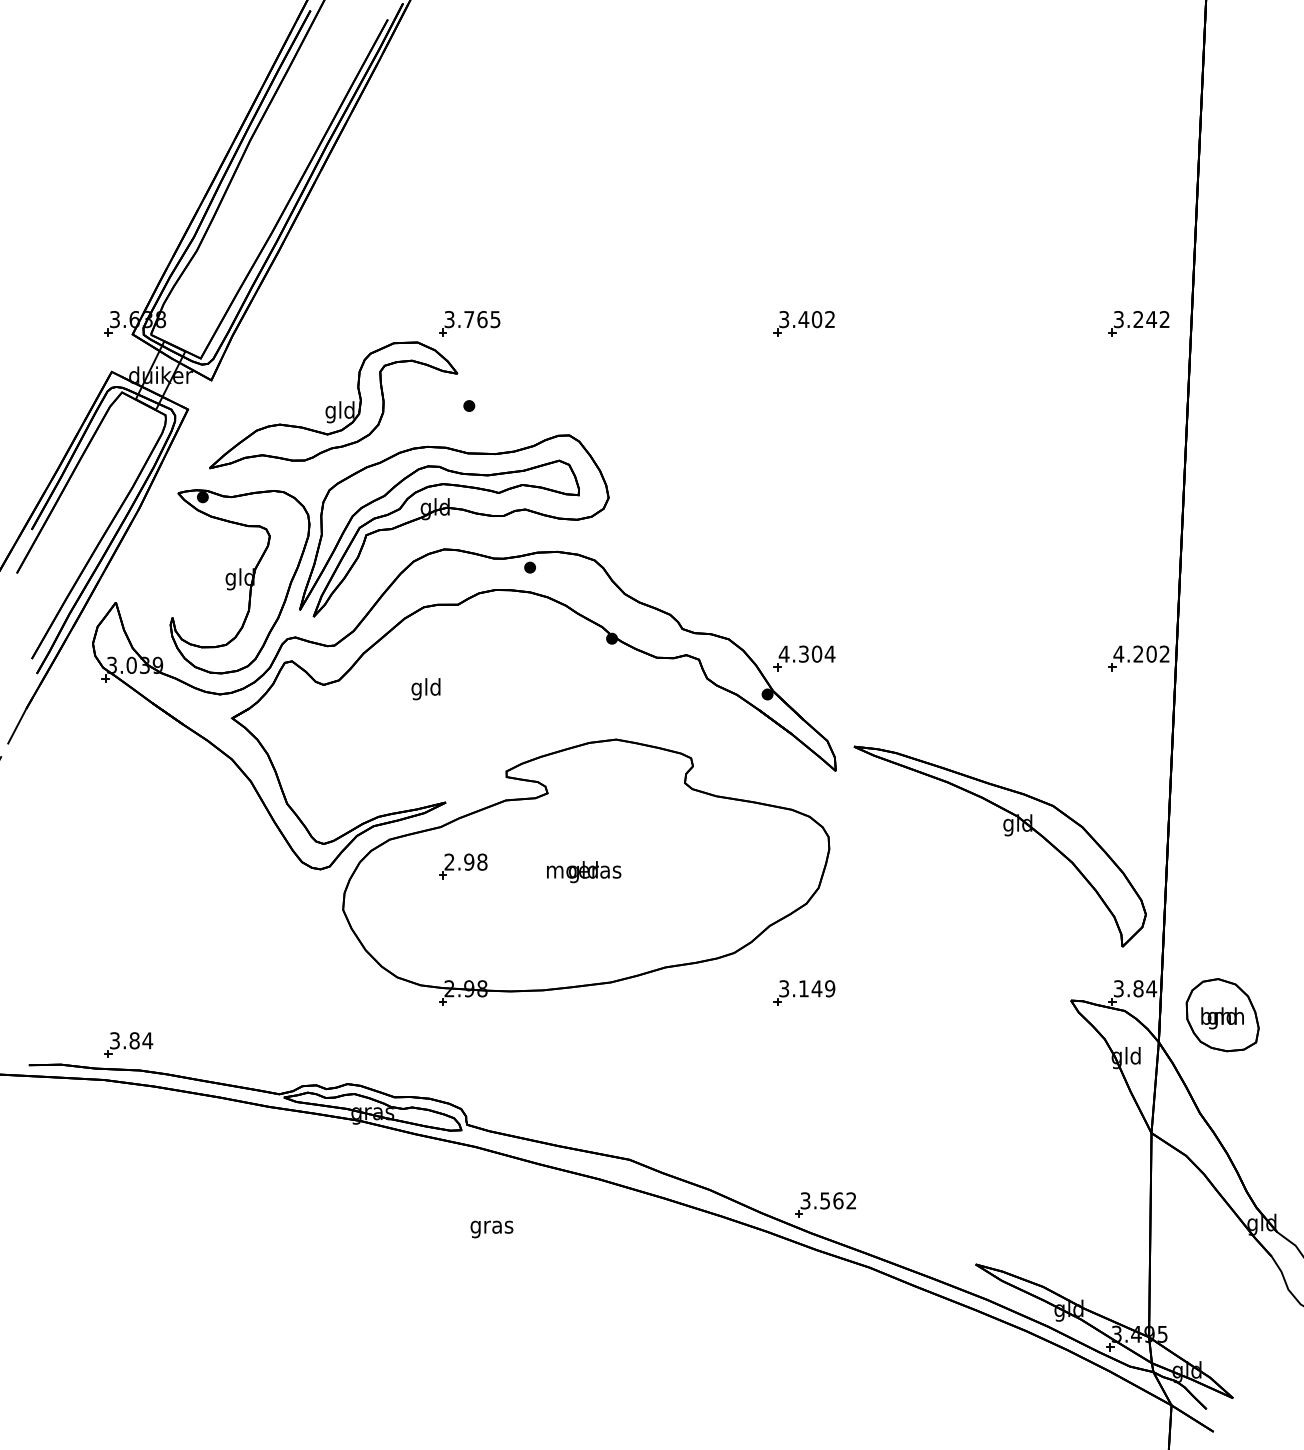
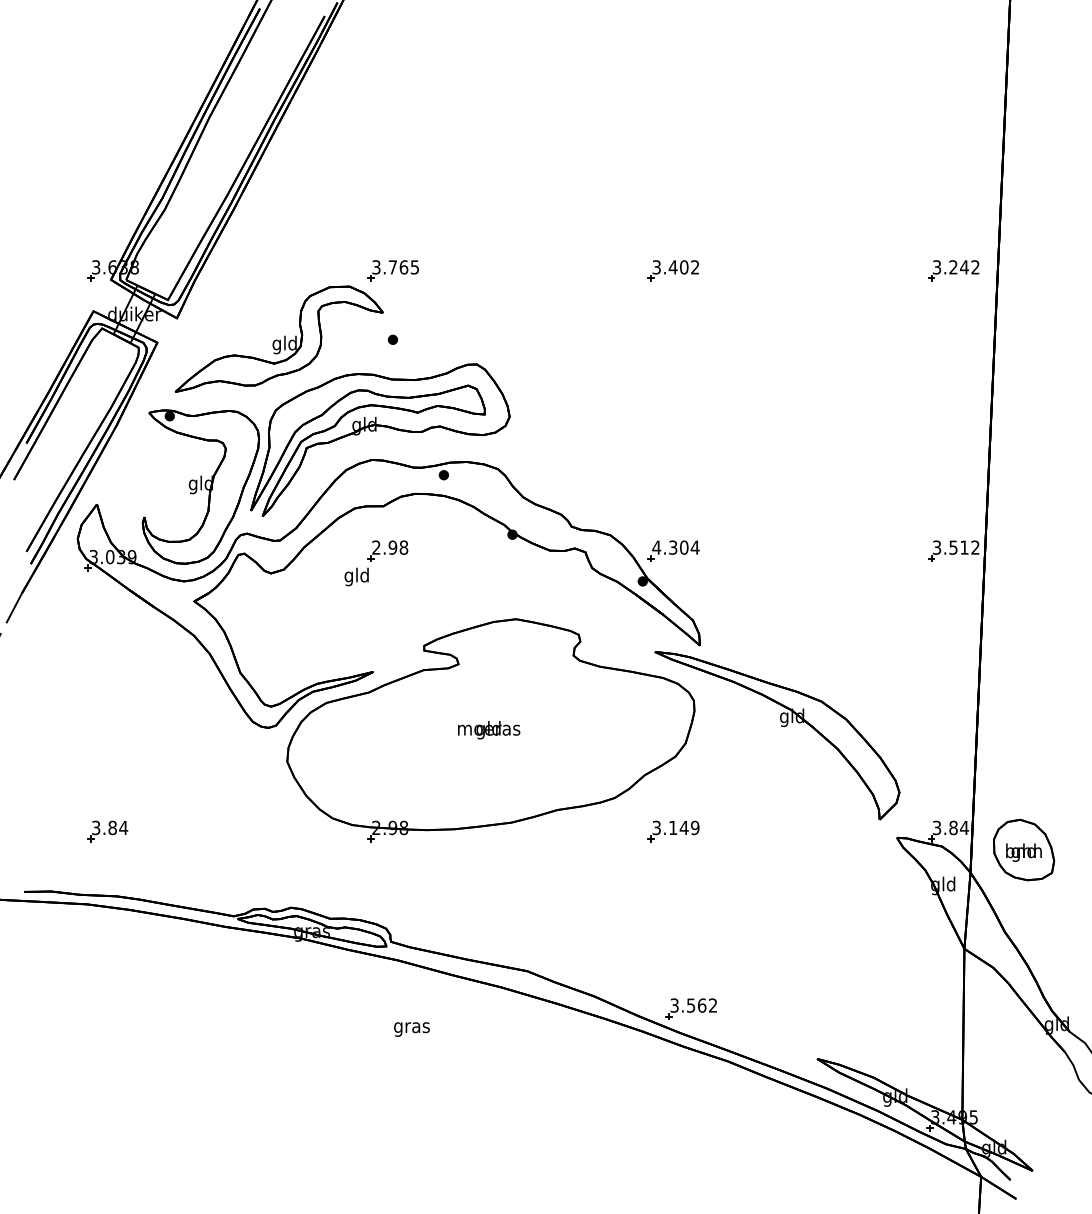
text: (1134, 653) -> (950, 547), 4.202 -> 3.512
part: (1004, 835) -> (780, 726), moved
part: (463, 866) -> (388, 551), moved
part: (128, 1044) -> (107, 831), moved

